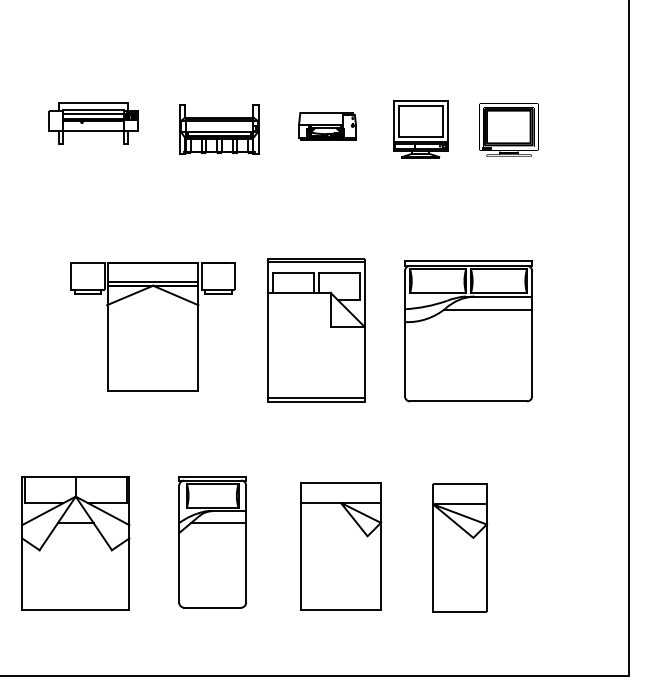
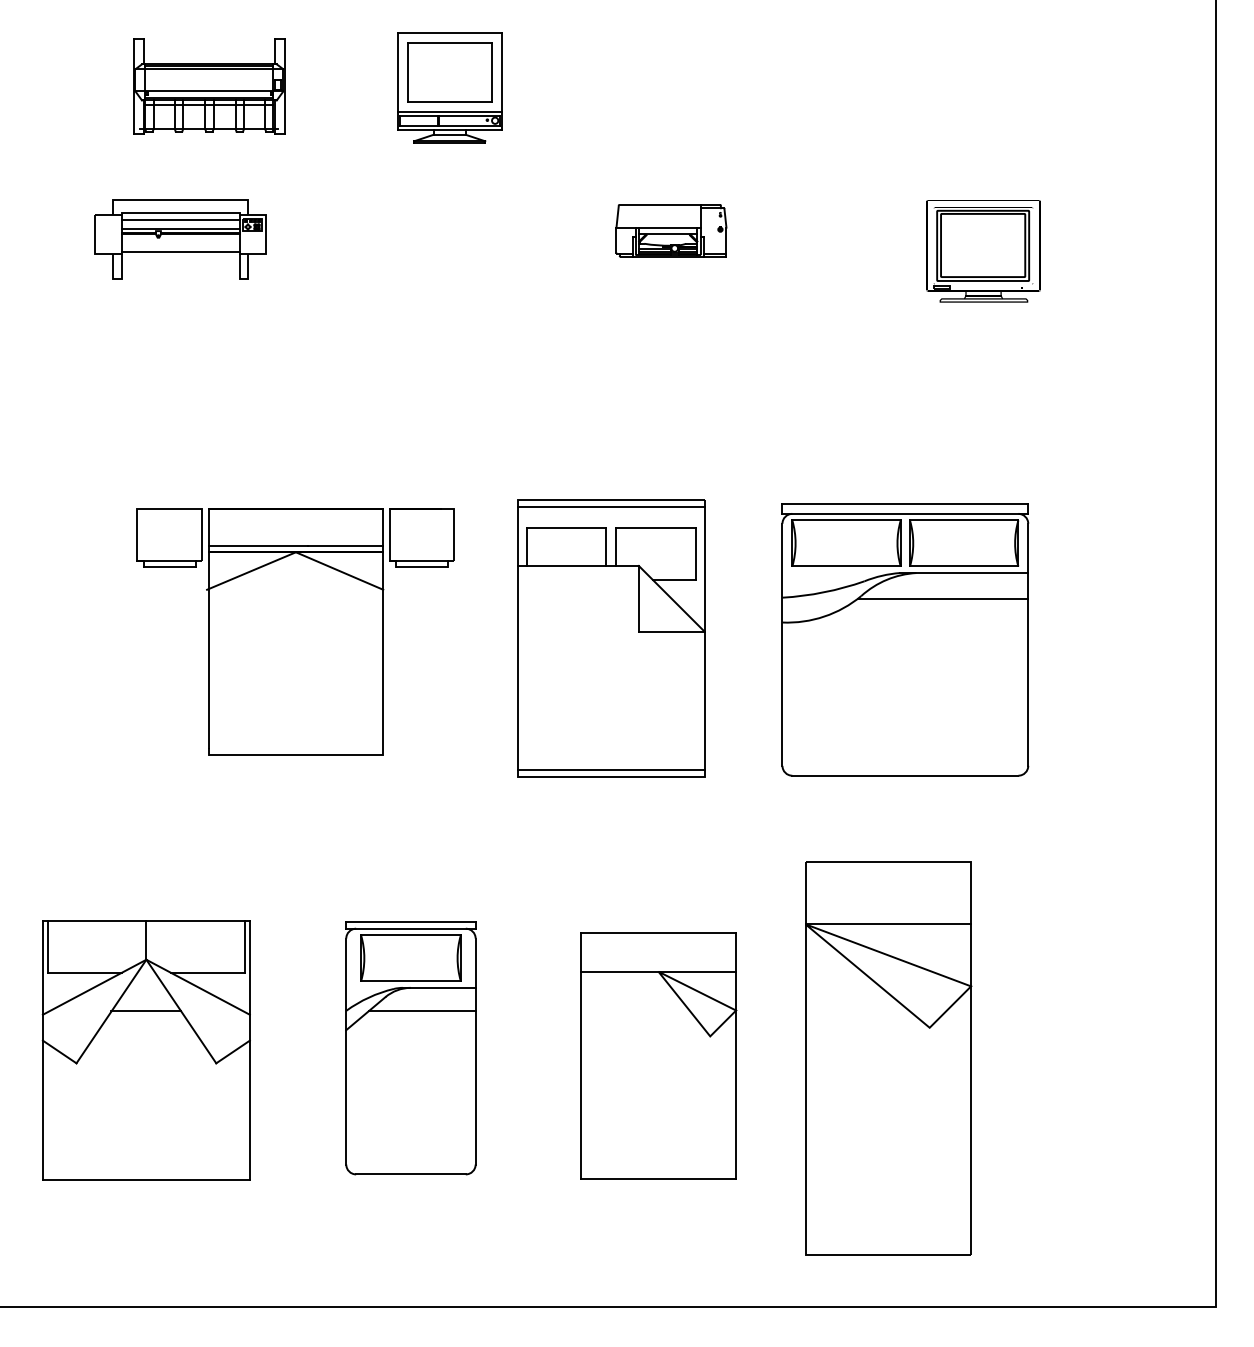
part: (327, 126) -> (671, 230), moved
part: (219, 129) -> (209, 86), moved
part: (420, 129) -> (449, 87), moved
part: (460, 547) -> (889, 1058), size x1.6

